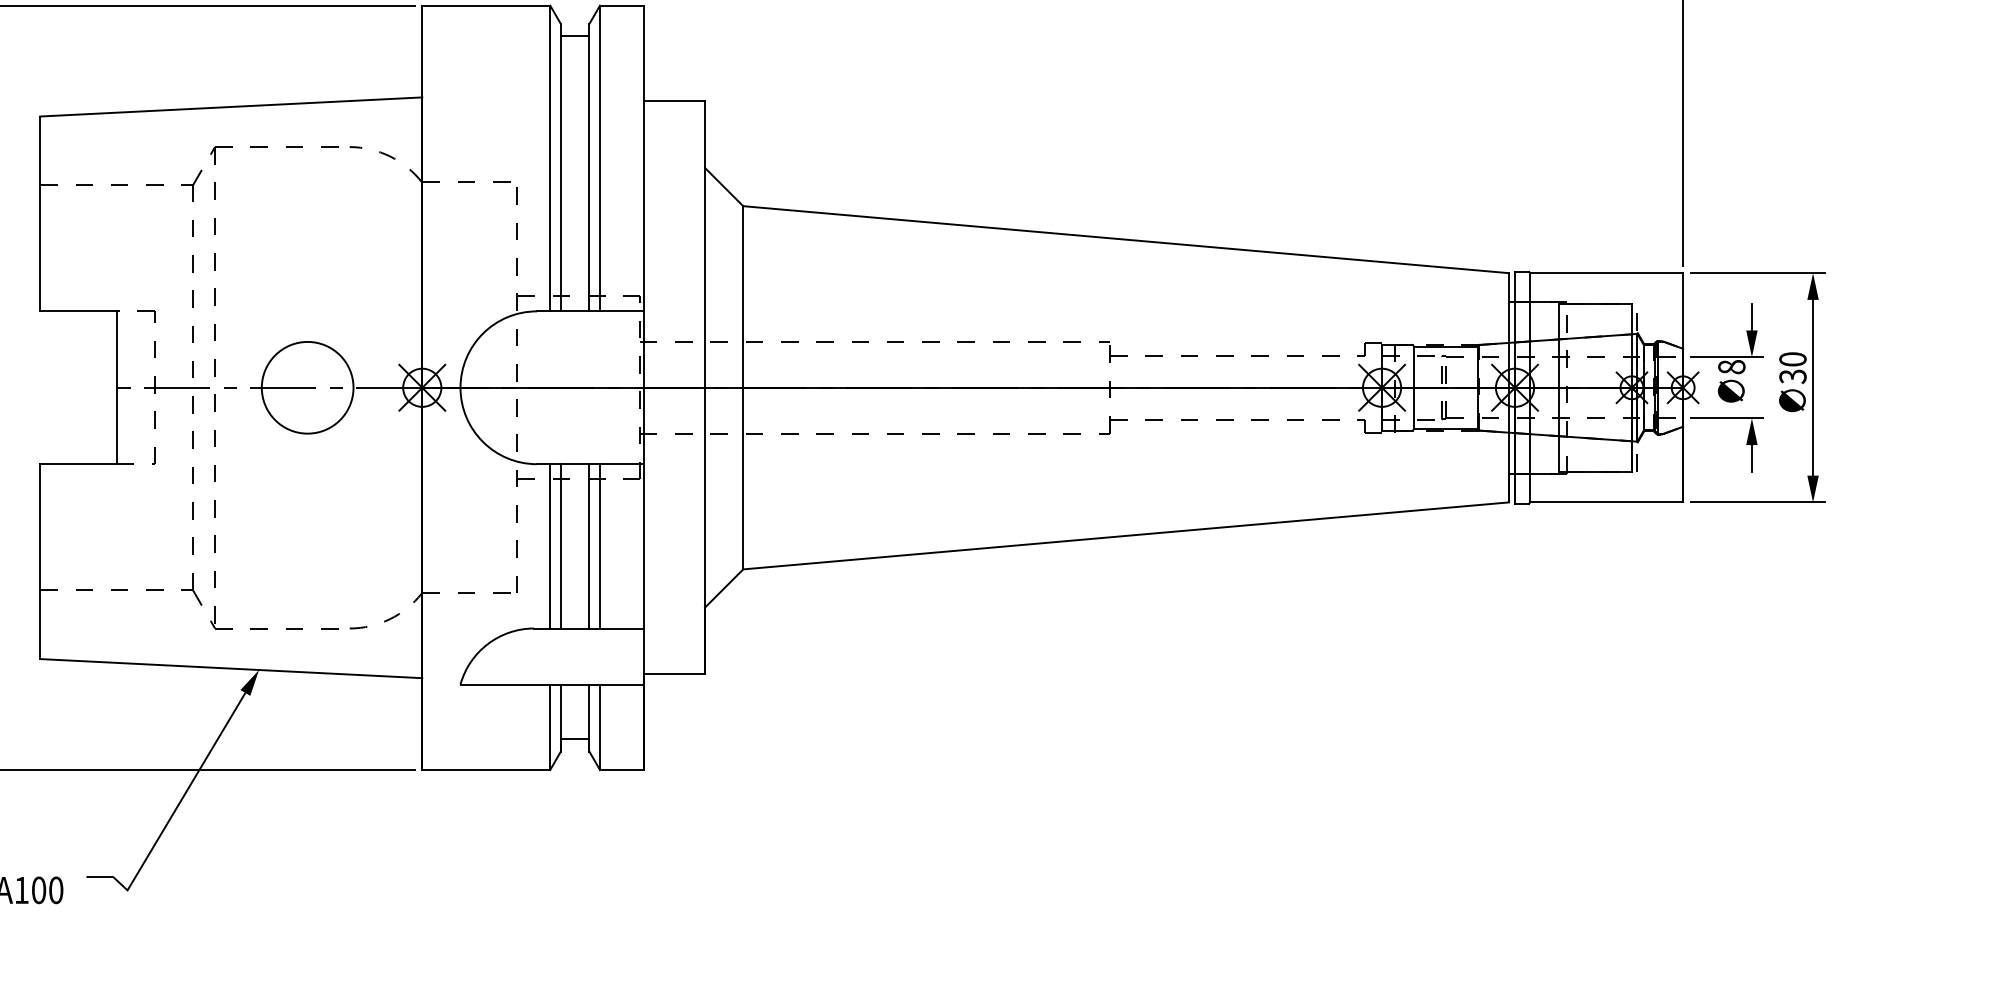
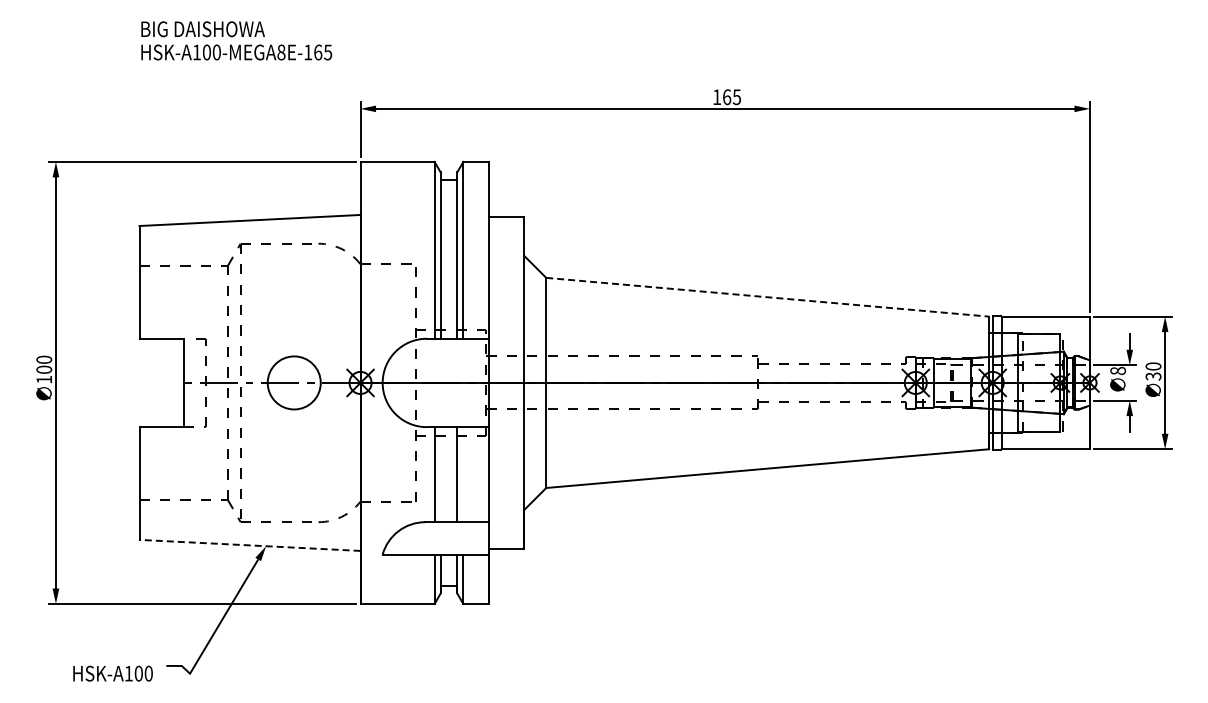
line: (1127, 240) -> (768, 297), solid -> dashed
line: (560, 546) -> (440, 474), removed
line: (600, 546) -> (463, 474), removed
line: (232, 668) -> (250, 545), solid -> dashed

